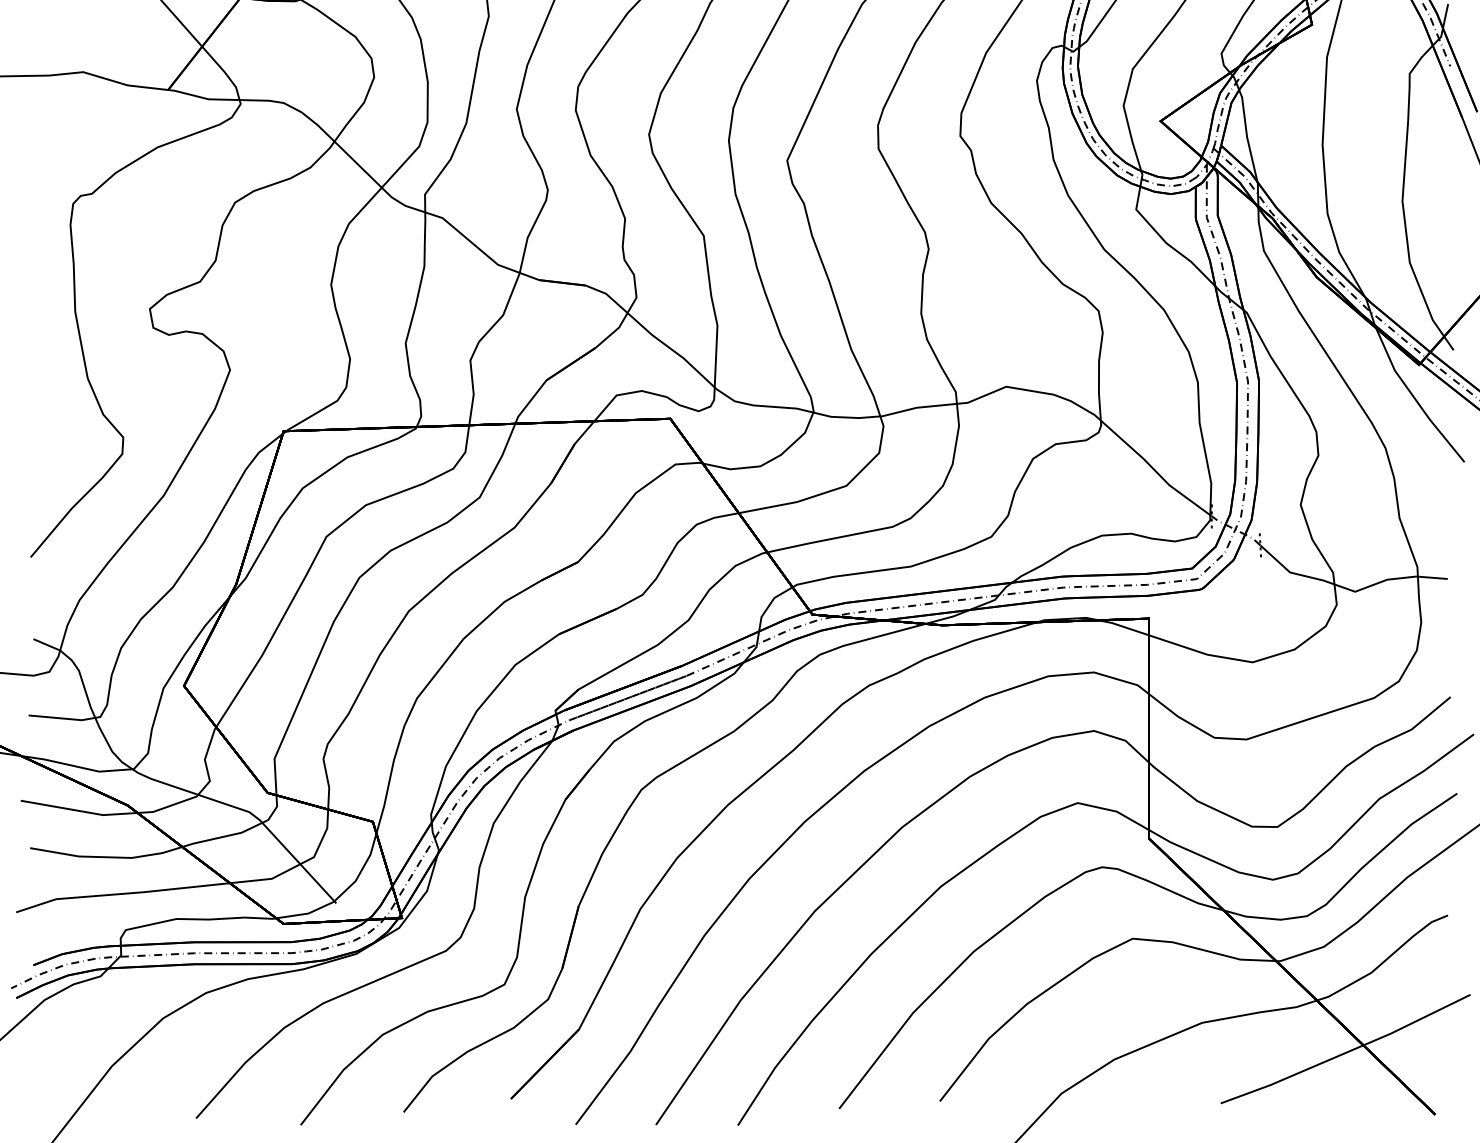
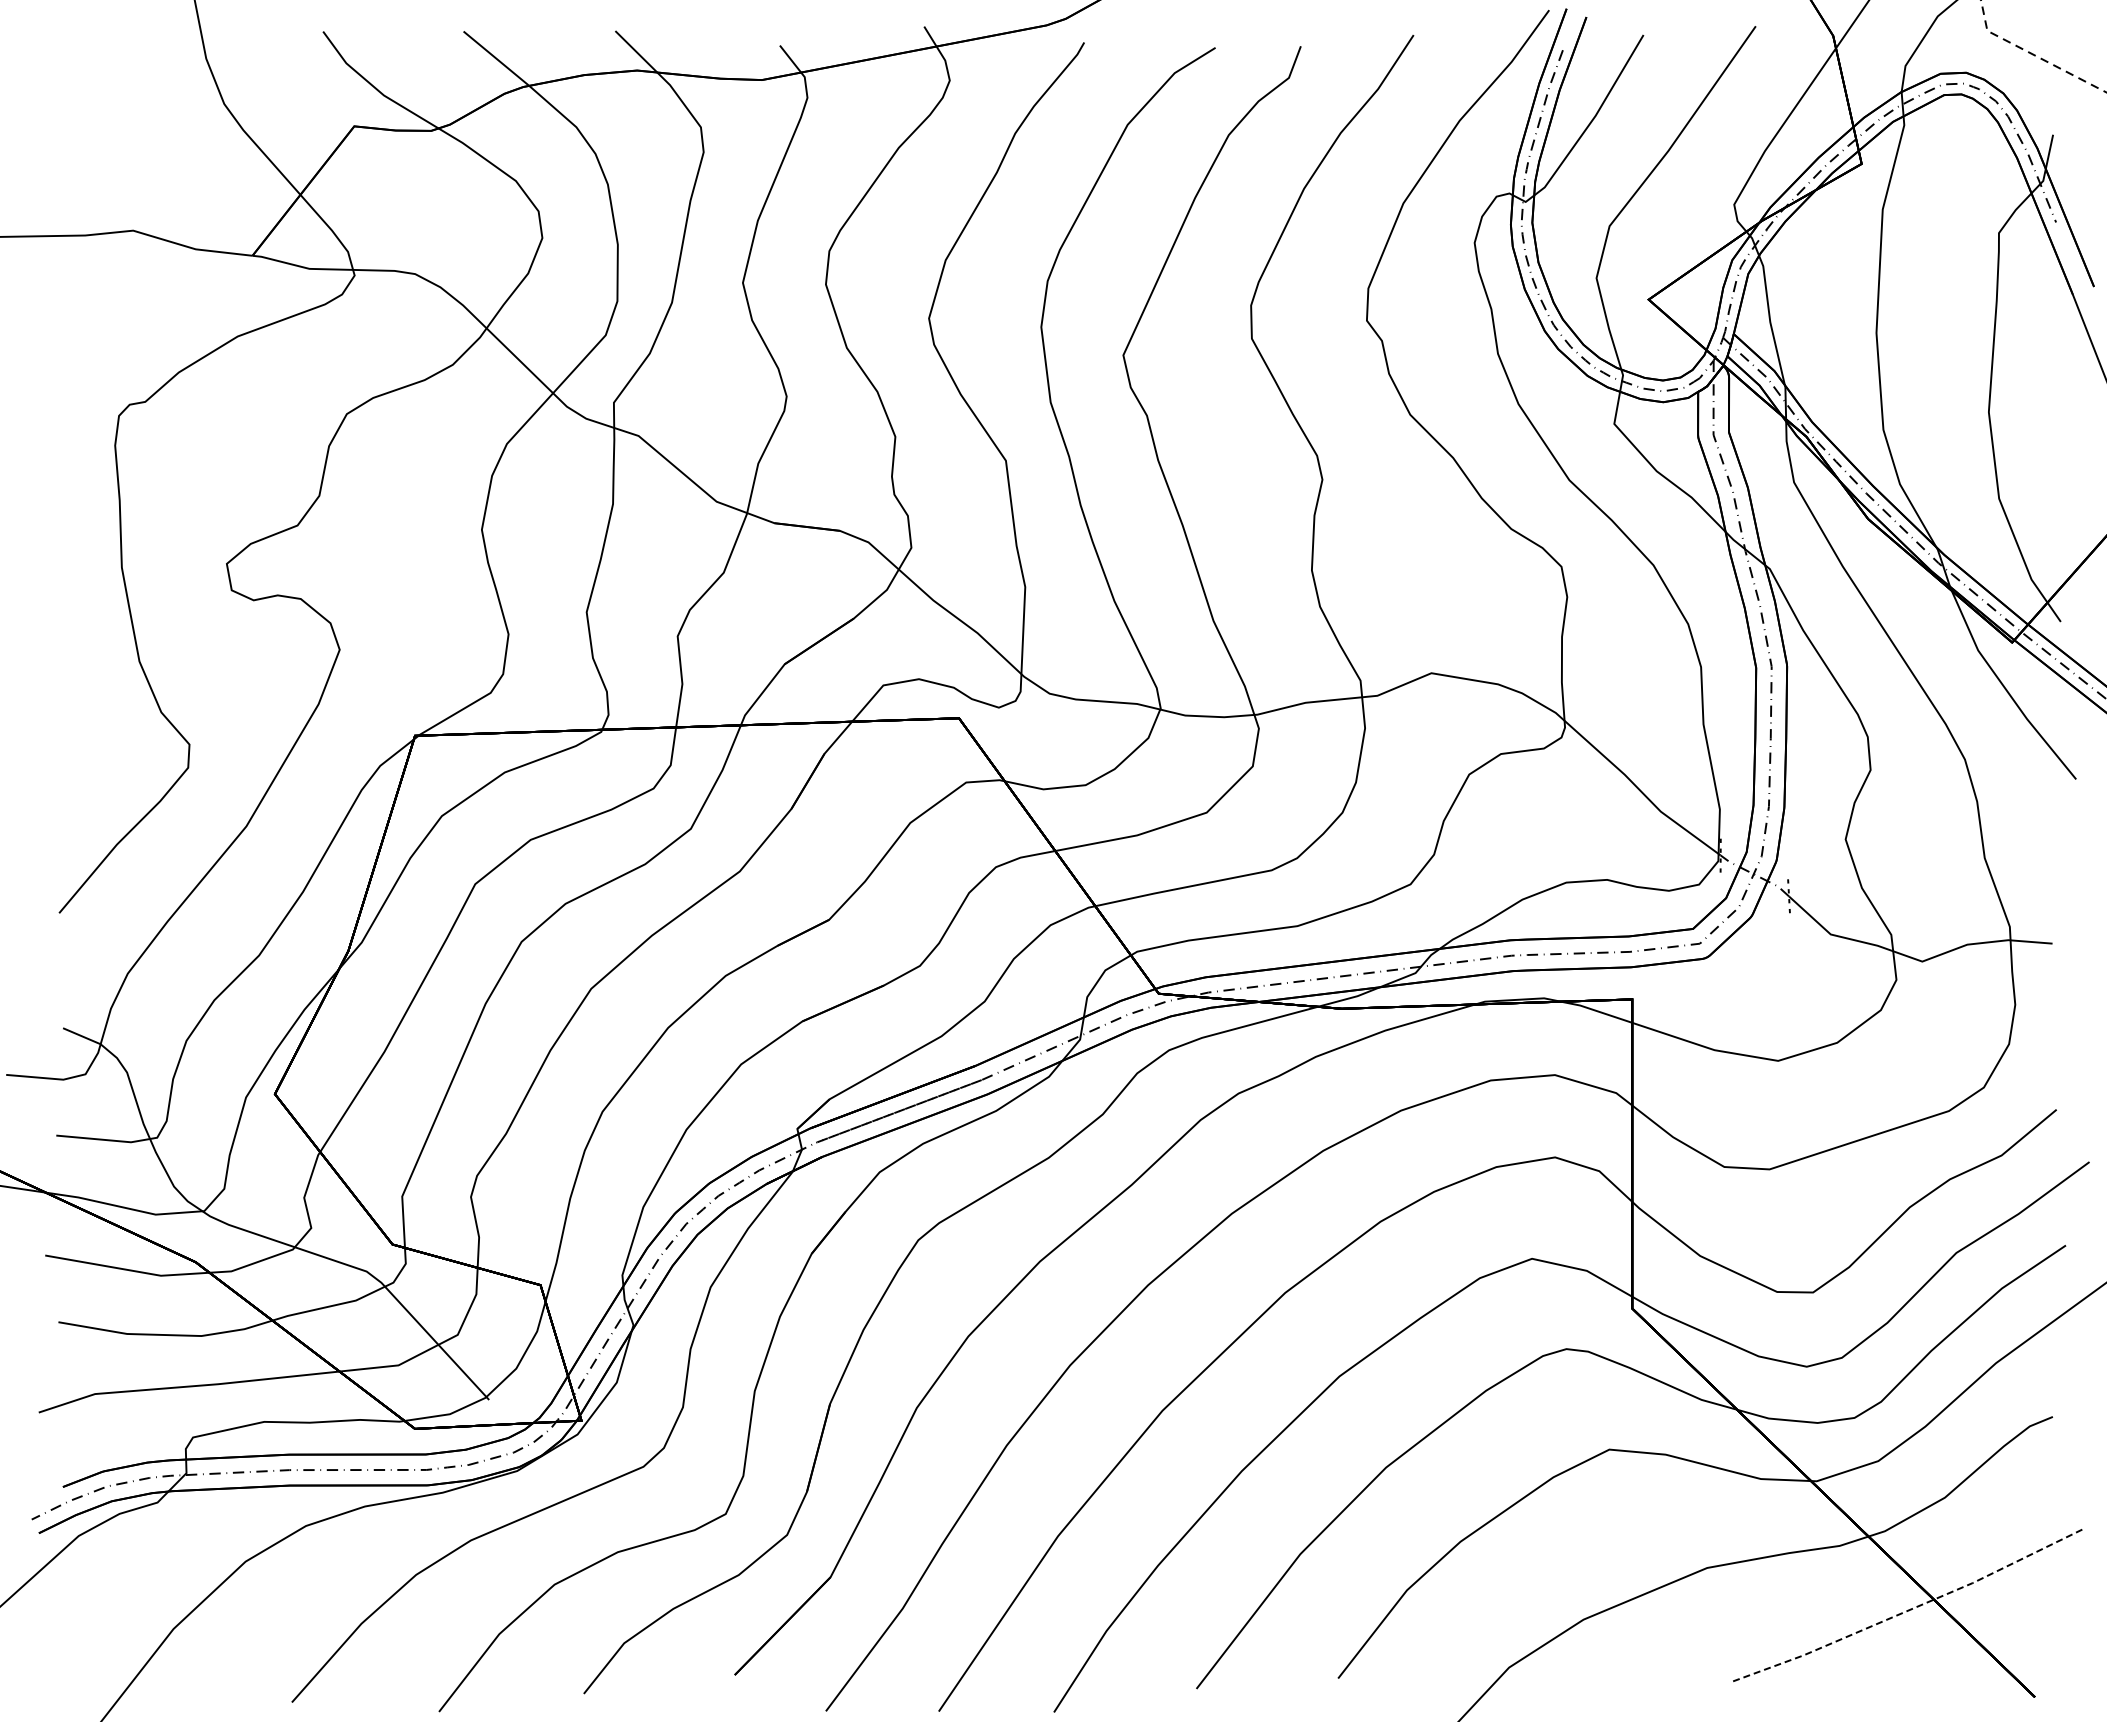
line: (1347, 1052) -> (1911, 1609), solid -> dashed

